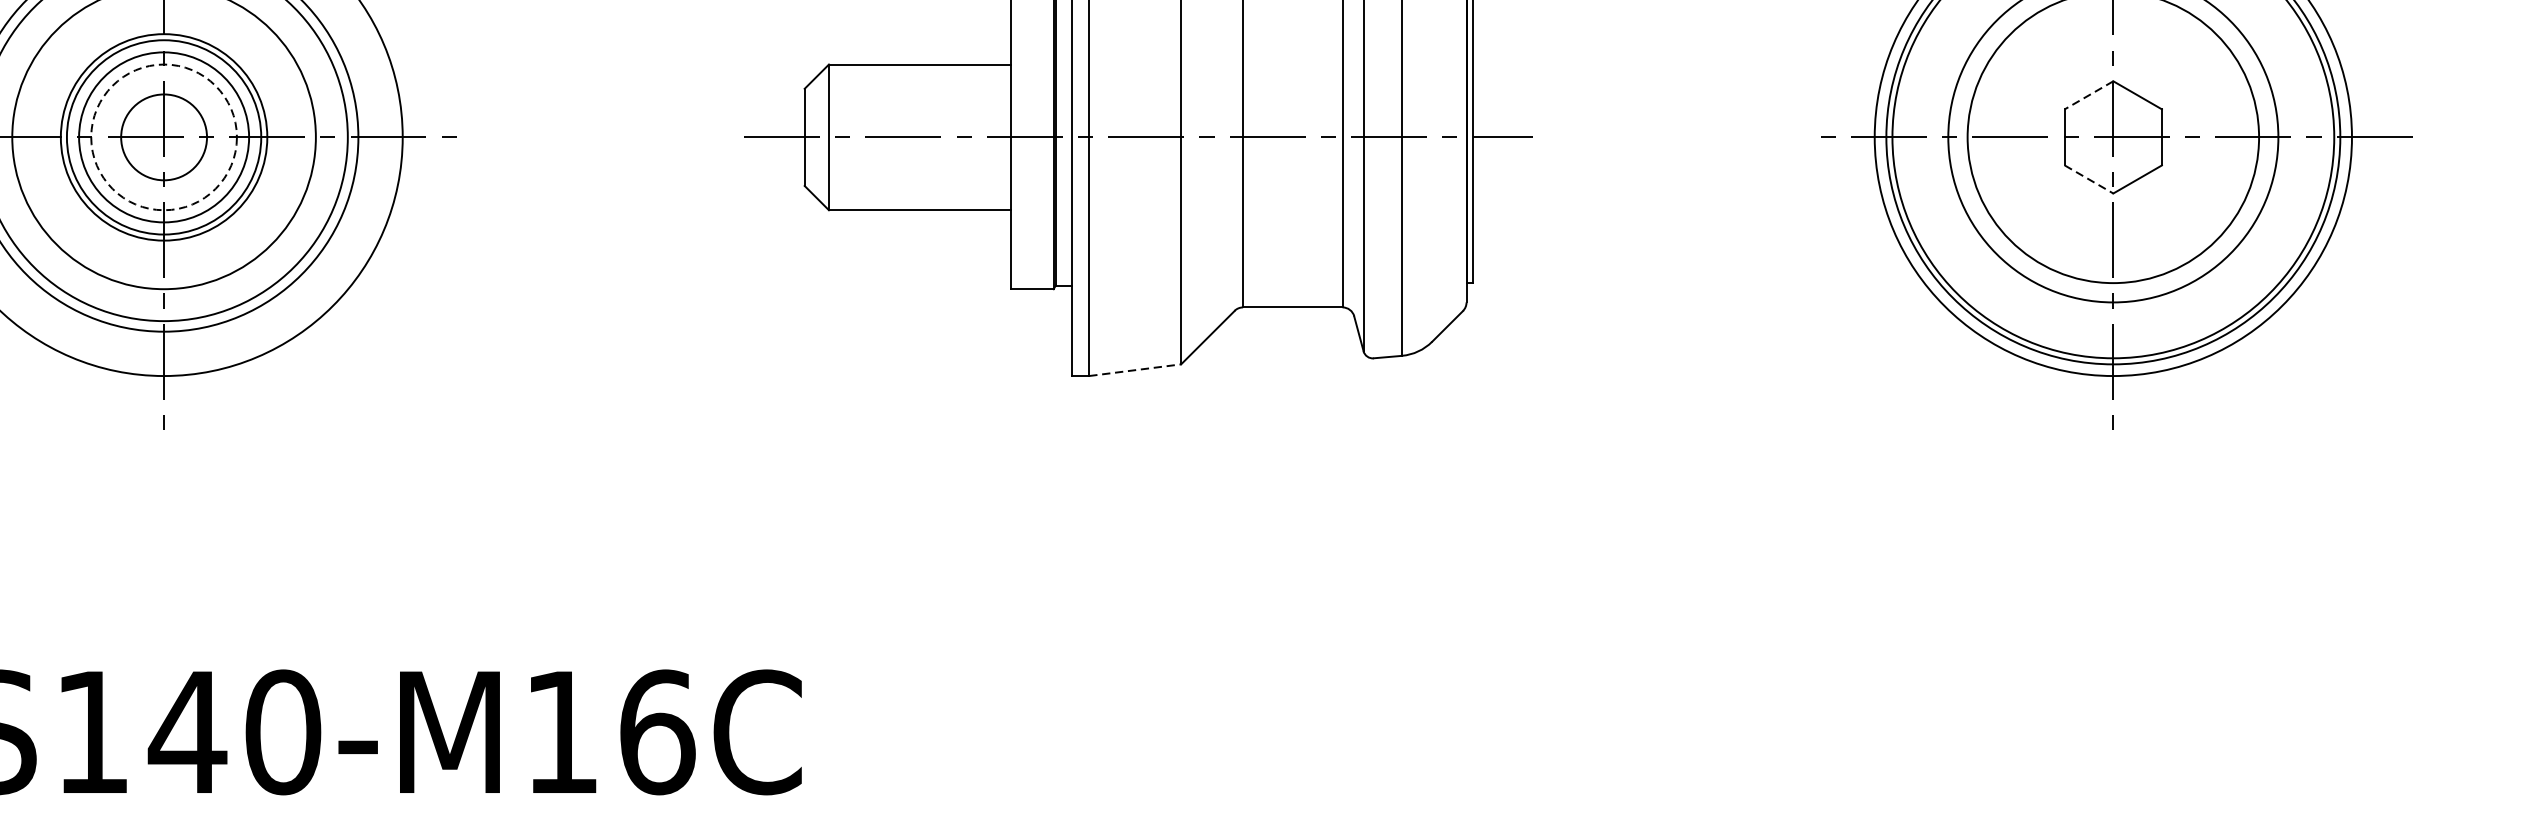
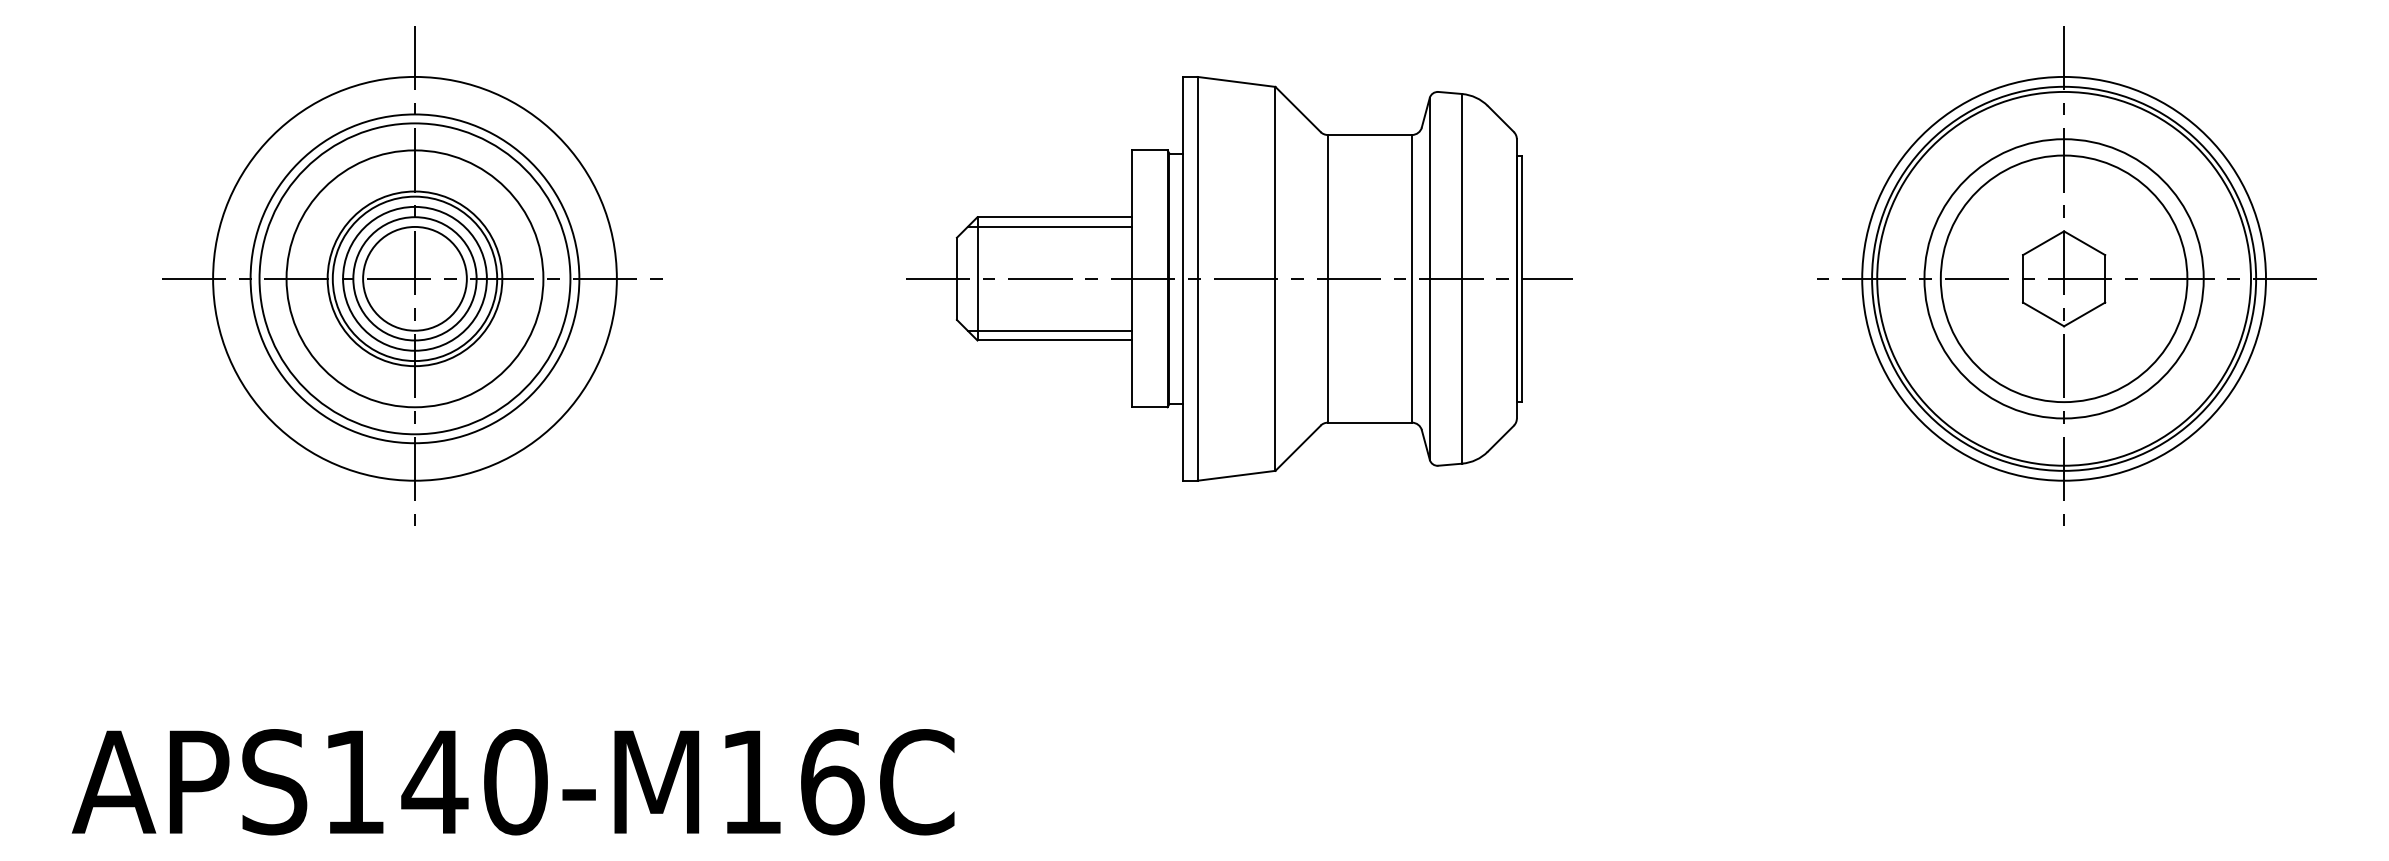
line: (914, 75) -> (1049, 226), added
line: (2088, 95) -> (2043, 243), dashed -> solid
circle: (163, 136) -> (414, 278), dashed -> solid
circle: (163, 136) -> (414, 278), size x1.43
line: (2088, 179) -> (2043, 314), dashed -> solid
line: (914, 198) -> (1049, 330), added
line: (1136, 369) -> (1237, 475), dashed -> solid

